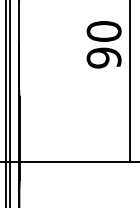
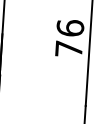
text: (103, 44) -> (69, 38), 90 -> 76

